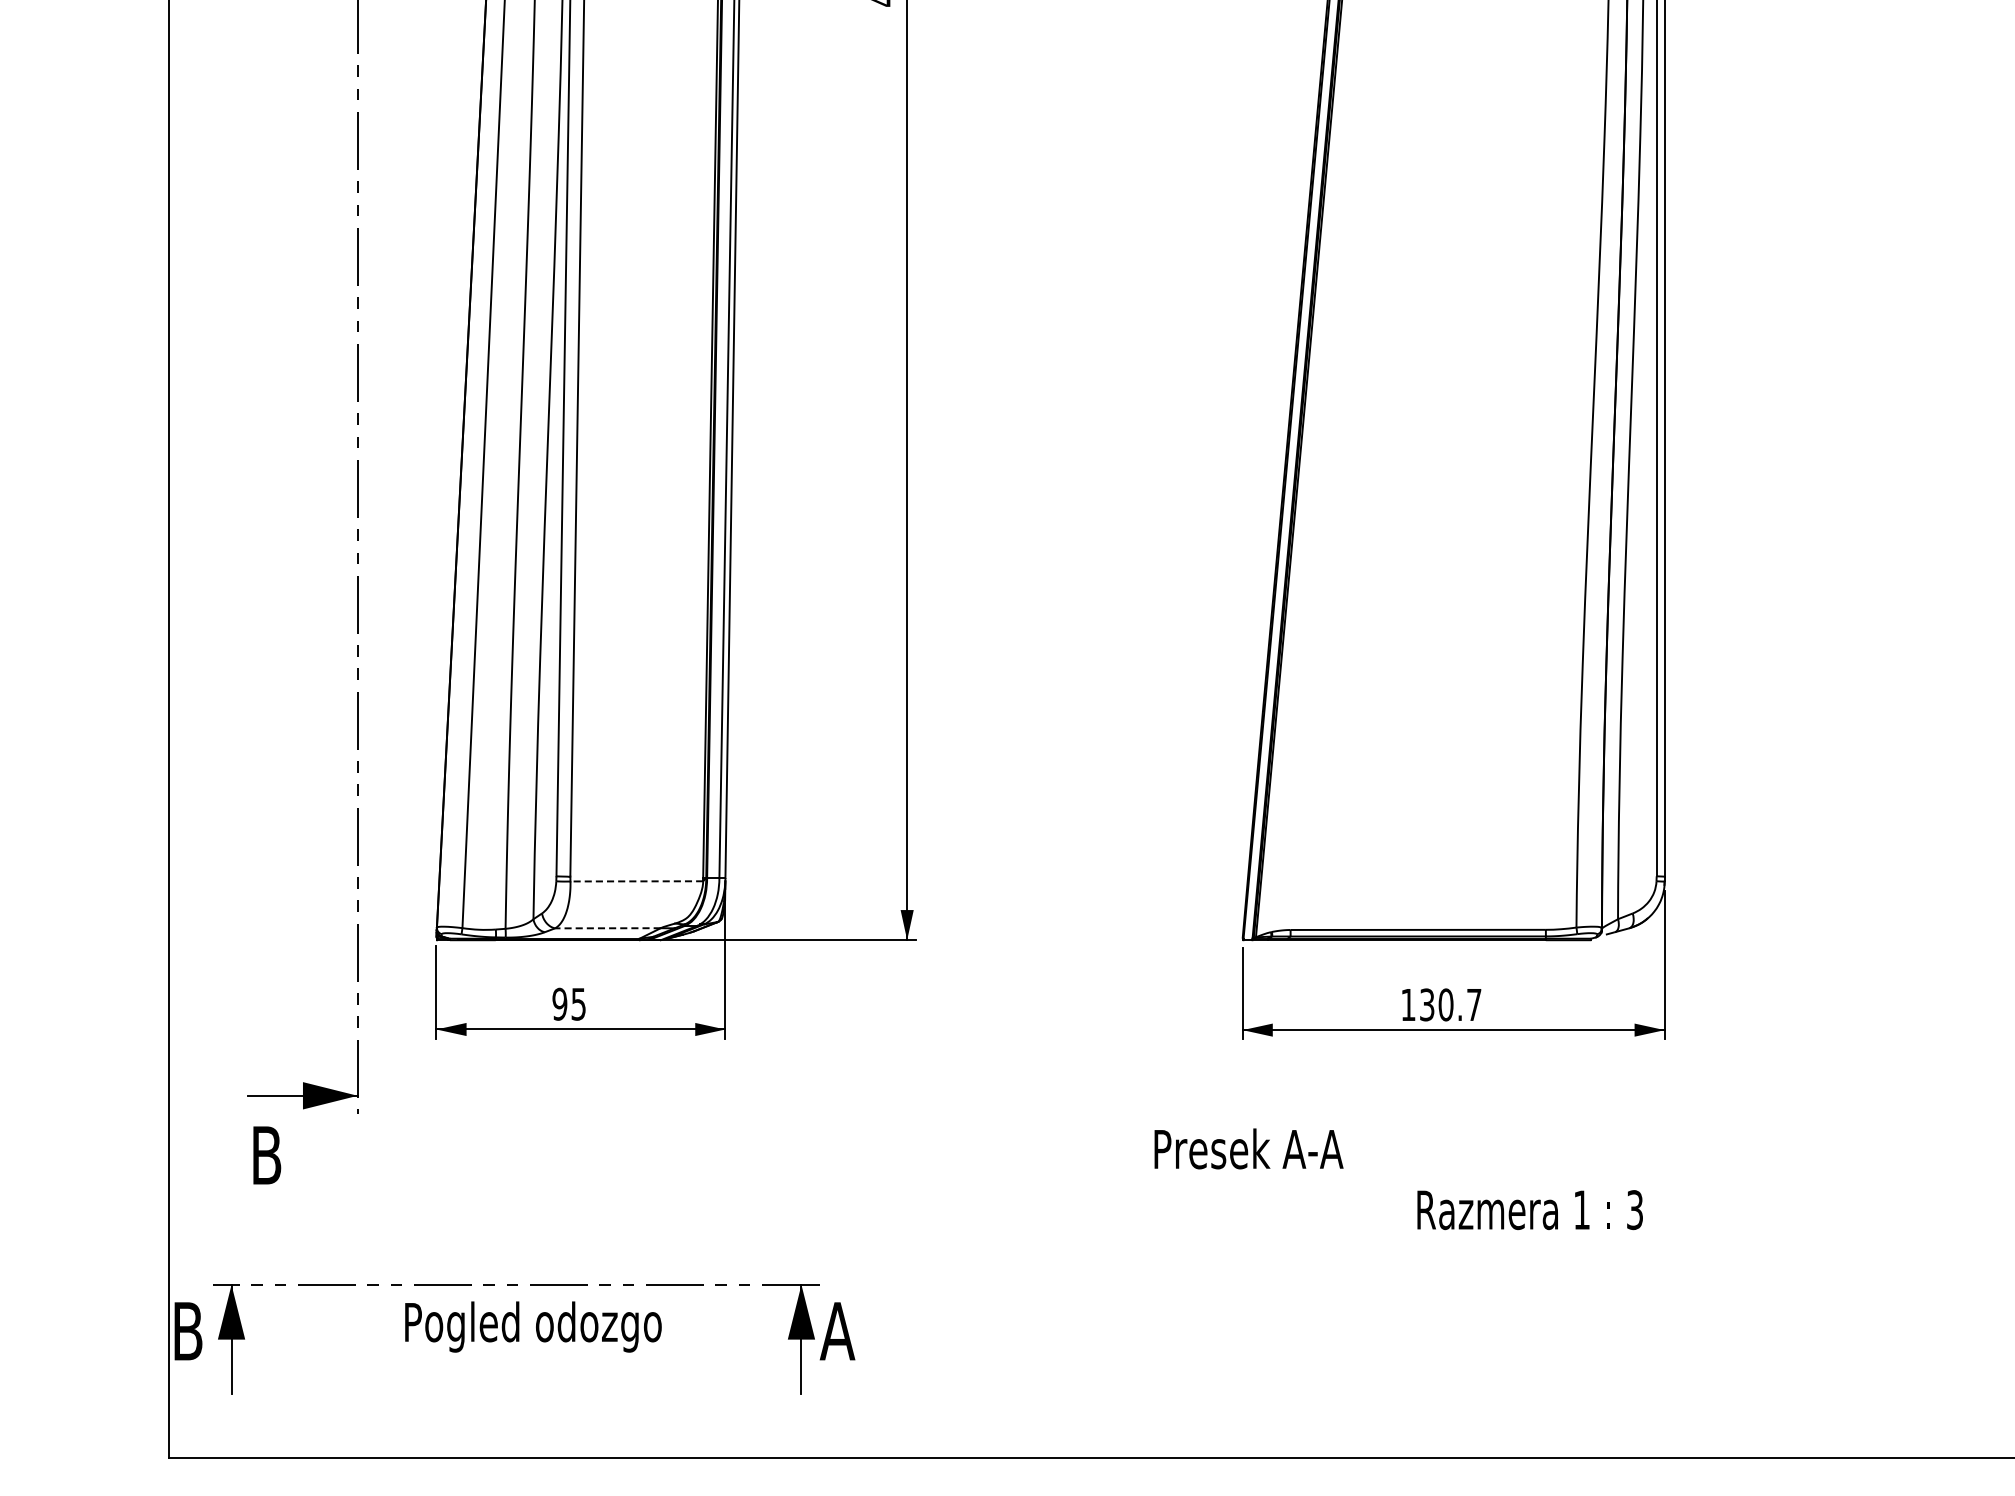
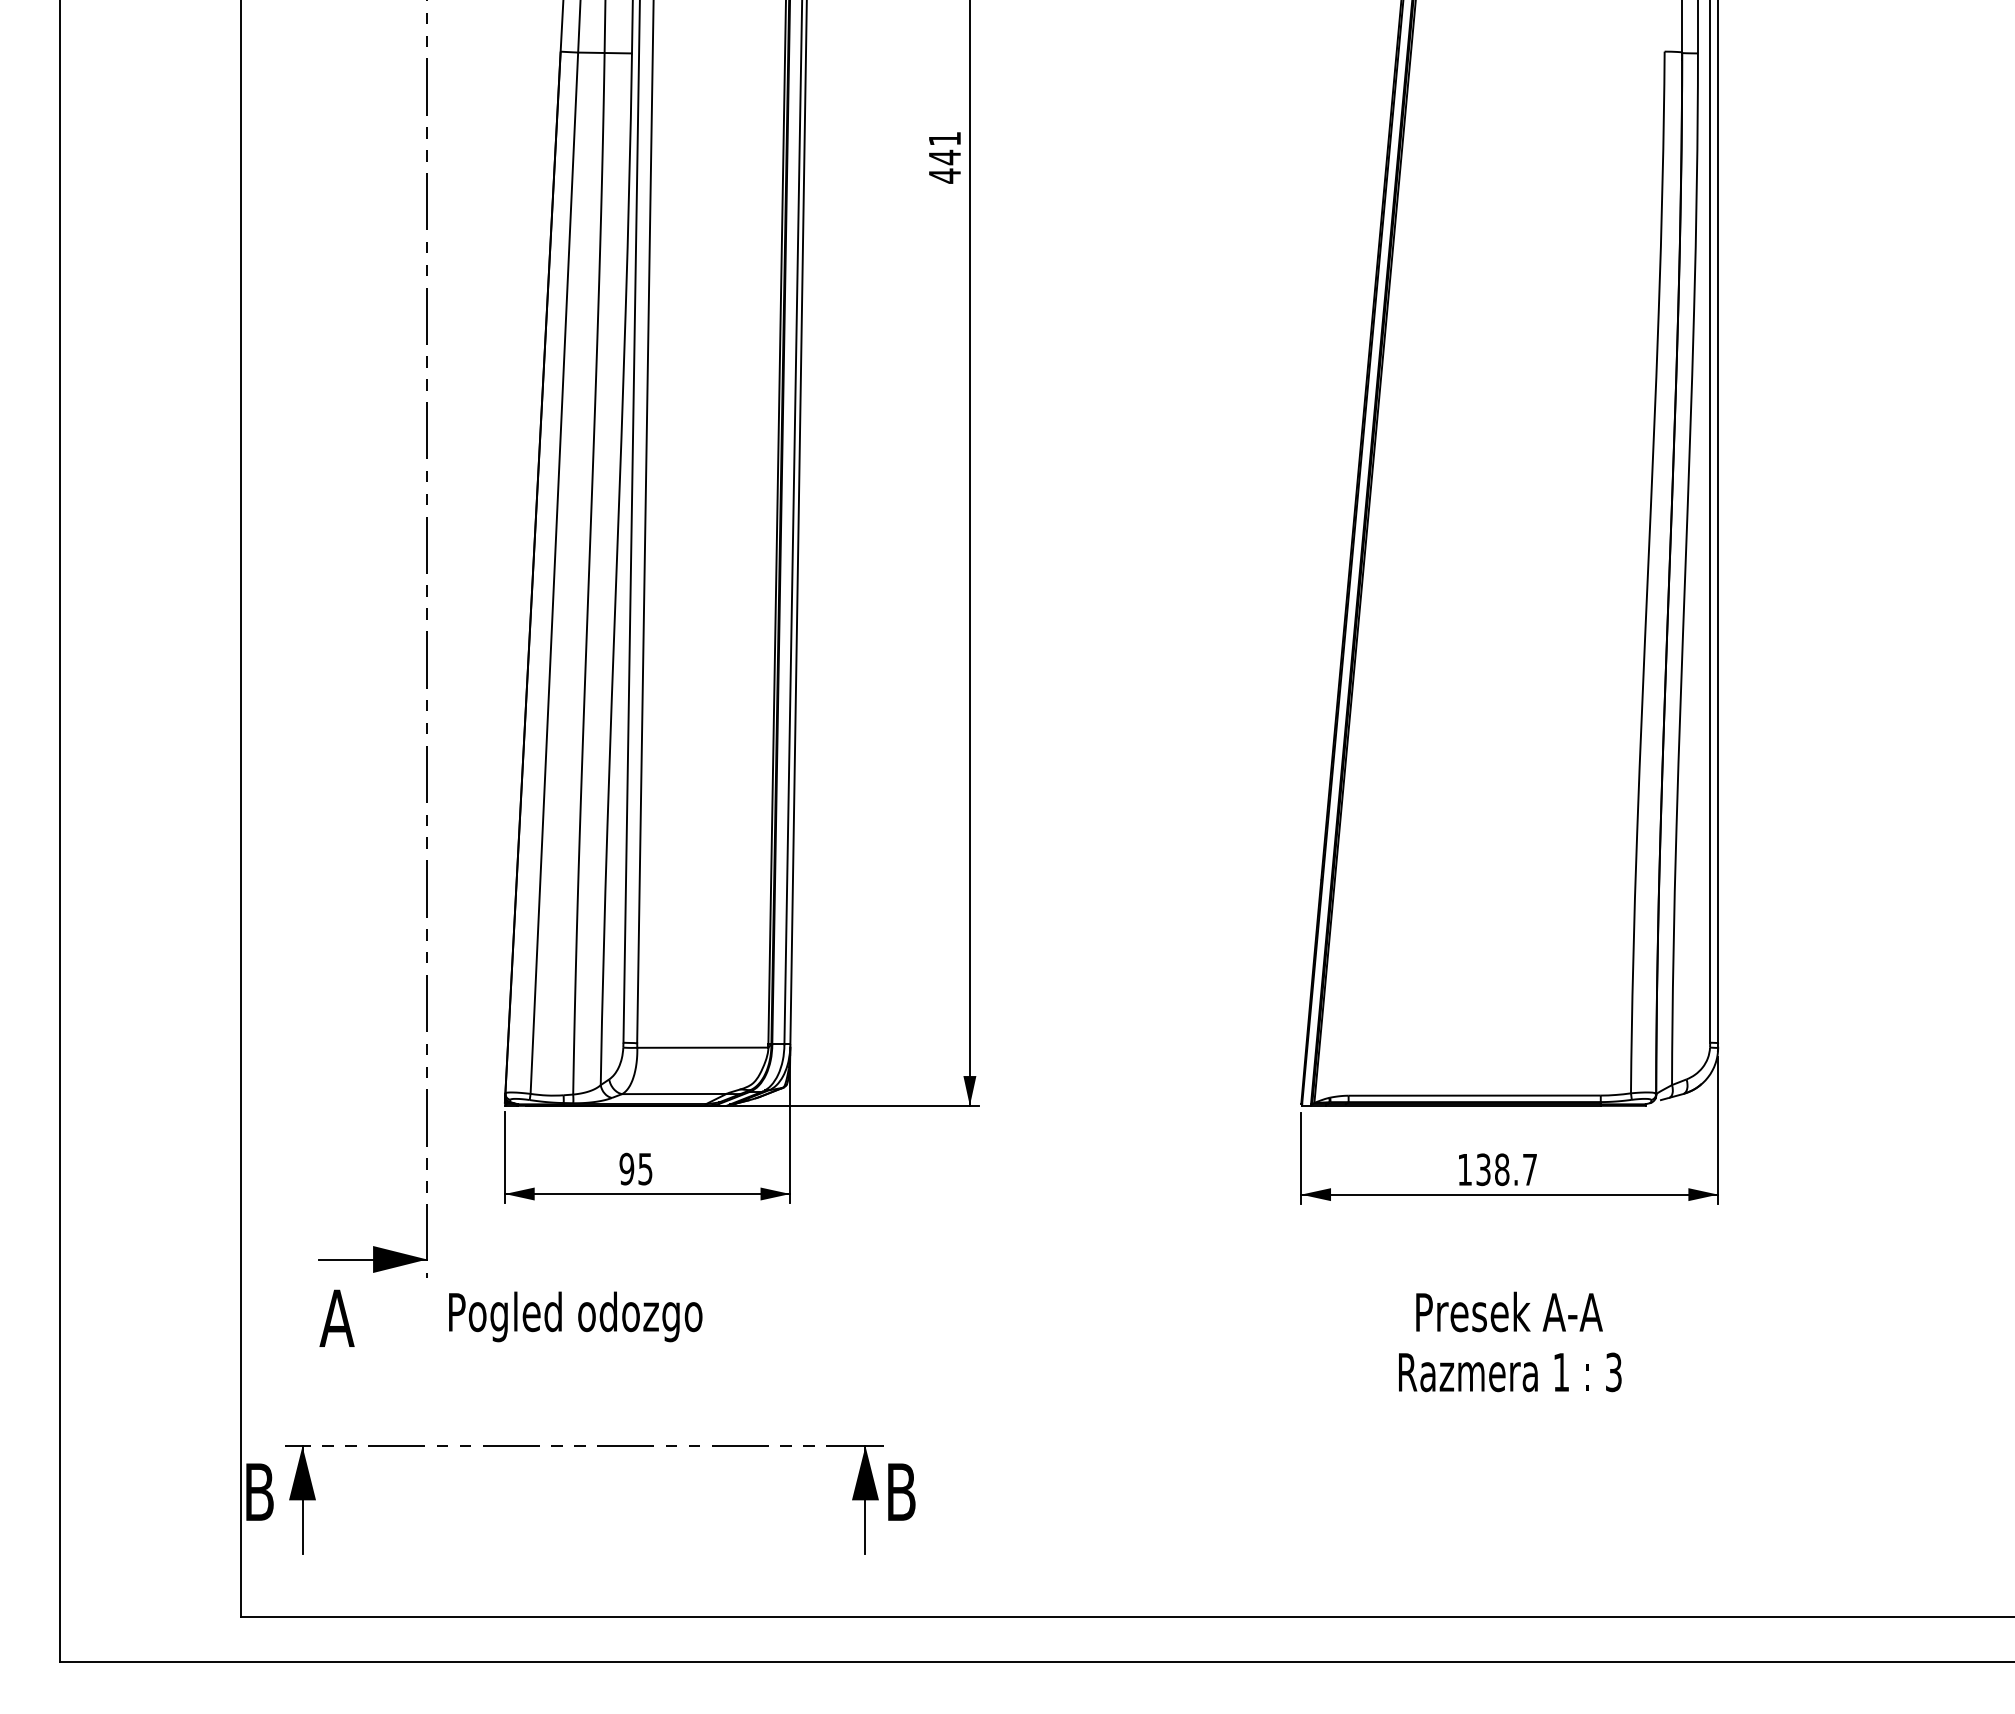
line: (636, 881) -> (702, 1047), dashed -> solid
line: (607, 928) -> (673, 1094), dashed -> solid
text: (1446, 1004) -> (1502, 1169), 130.7 -> 138.7
text: (1248, 1148) -> (1509, 1311), moved
text: (265, 1154) -> (336, 1317), B -> A
text: (1530, 1210) -> (1510, 1372), moved
text: (533, 1326) -> (575, 1316), moved
text: (836, 1330) -> (900, 1491), A -> B

